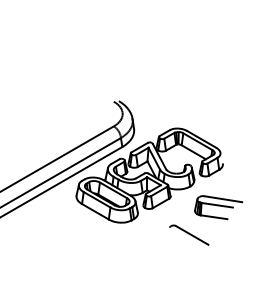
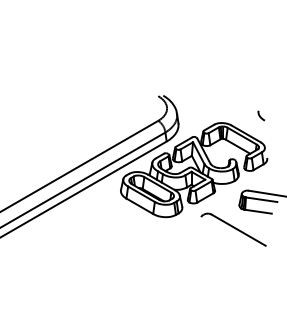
curve: (216, 121) -> (260, 115), added
part: (189, 235) -> (233, 229), size x1.67

